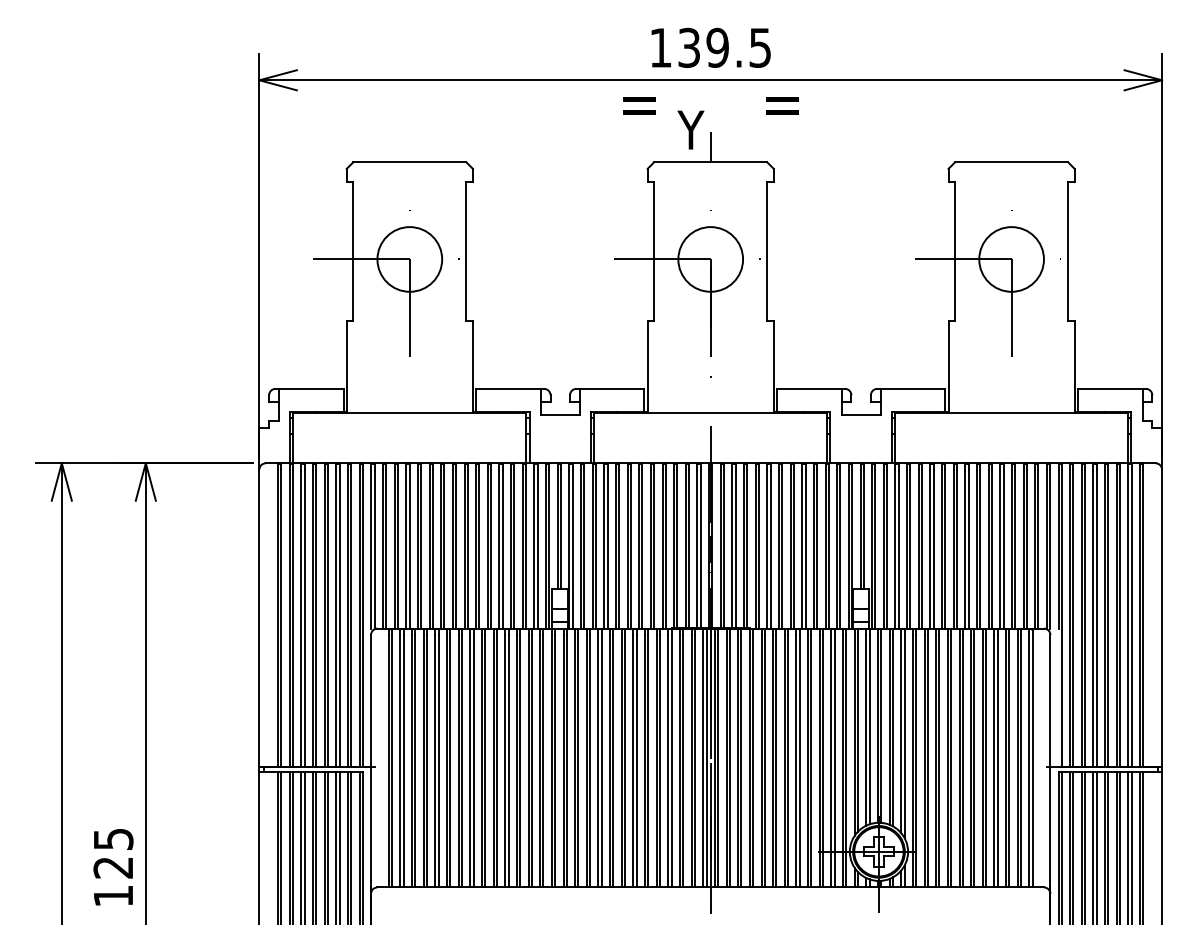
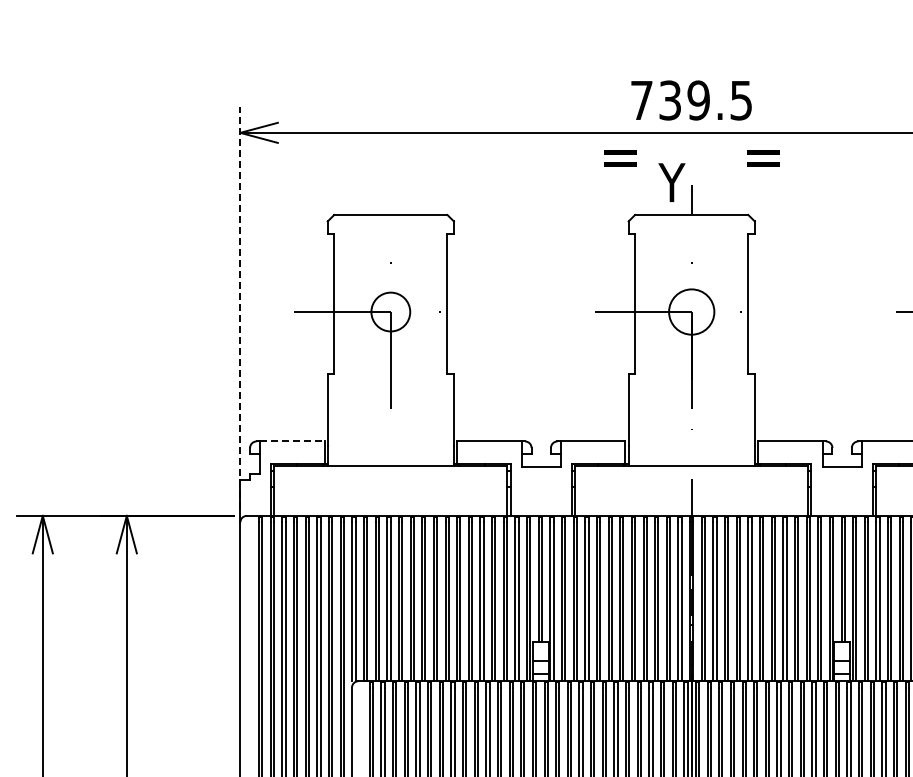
text: (660, 47) -> (641, 100), 139.5 -> 739.5
line: (259, 255) -> (240, 308), solid -> dashed
circle: (409, 259) -> (390, 312), size x0.6
circle: (710, 259) -> (691, 312), size x0.7
line: (311, 388) -> (292, 441), solid -> dashed

